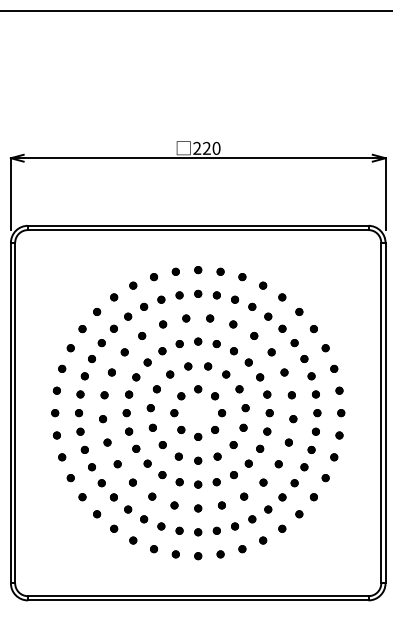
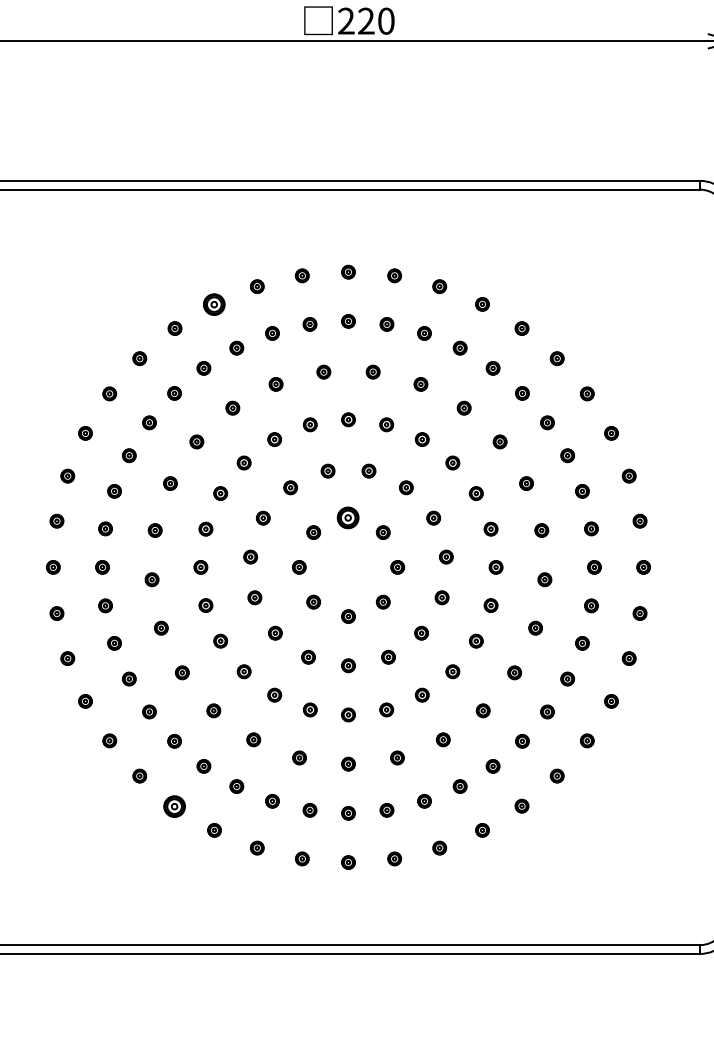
part: (133, 285) -> (214, 304), size x1.6
part: (198, 389) -> (349, 518), size x1.6
part: (114, 528) -> (175, 805), size x1.6

